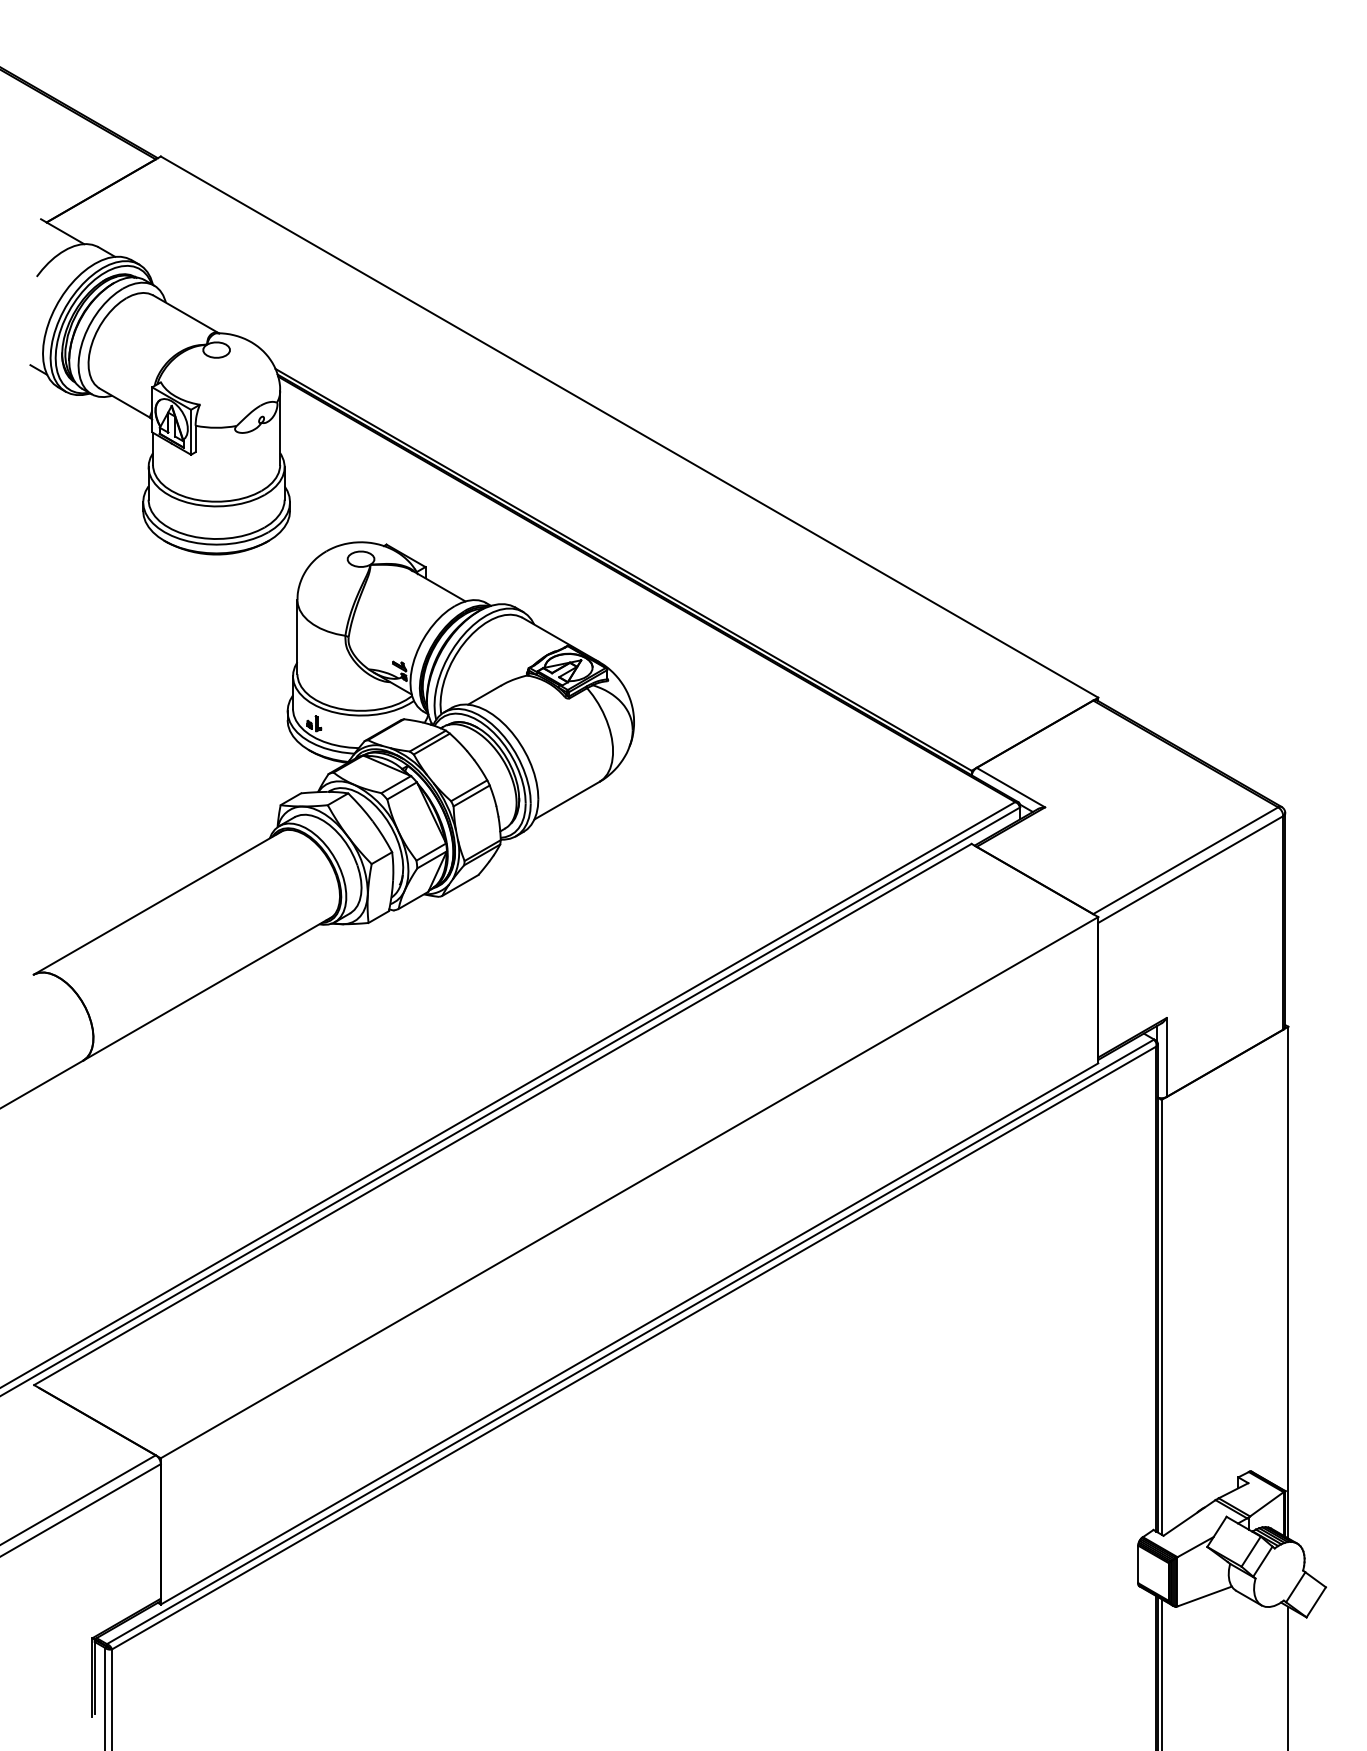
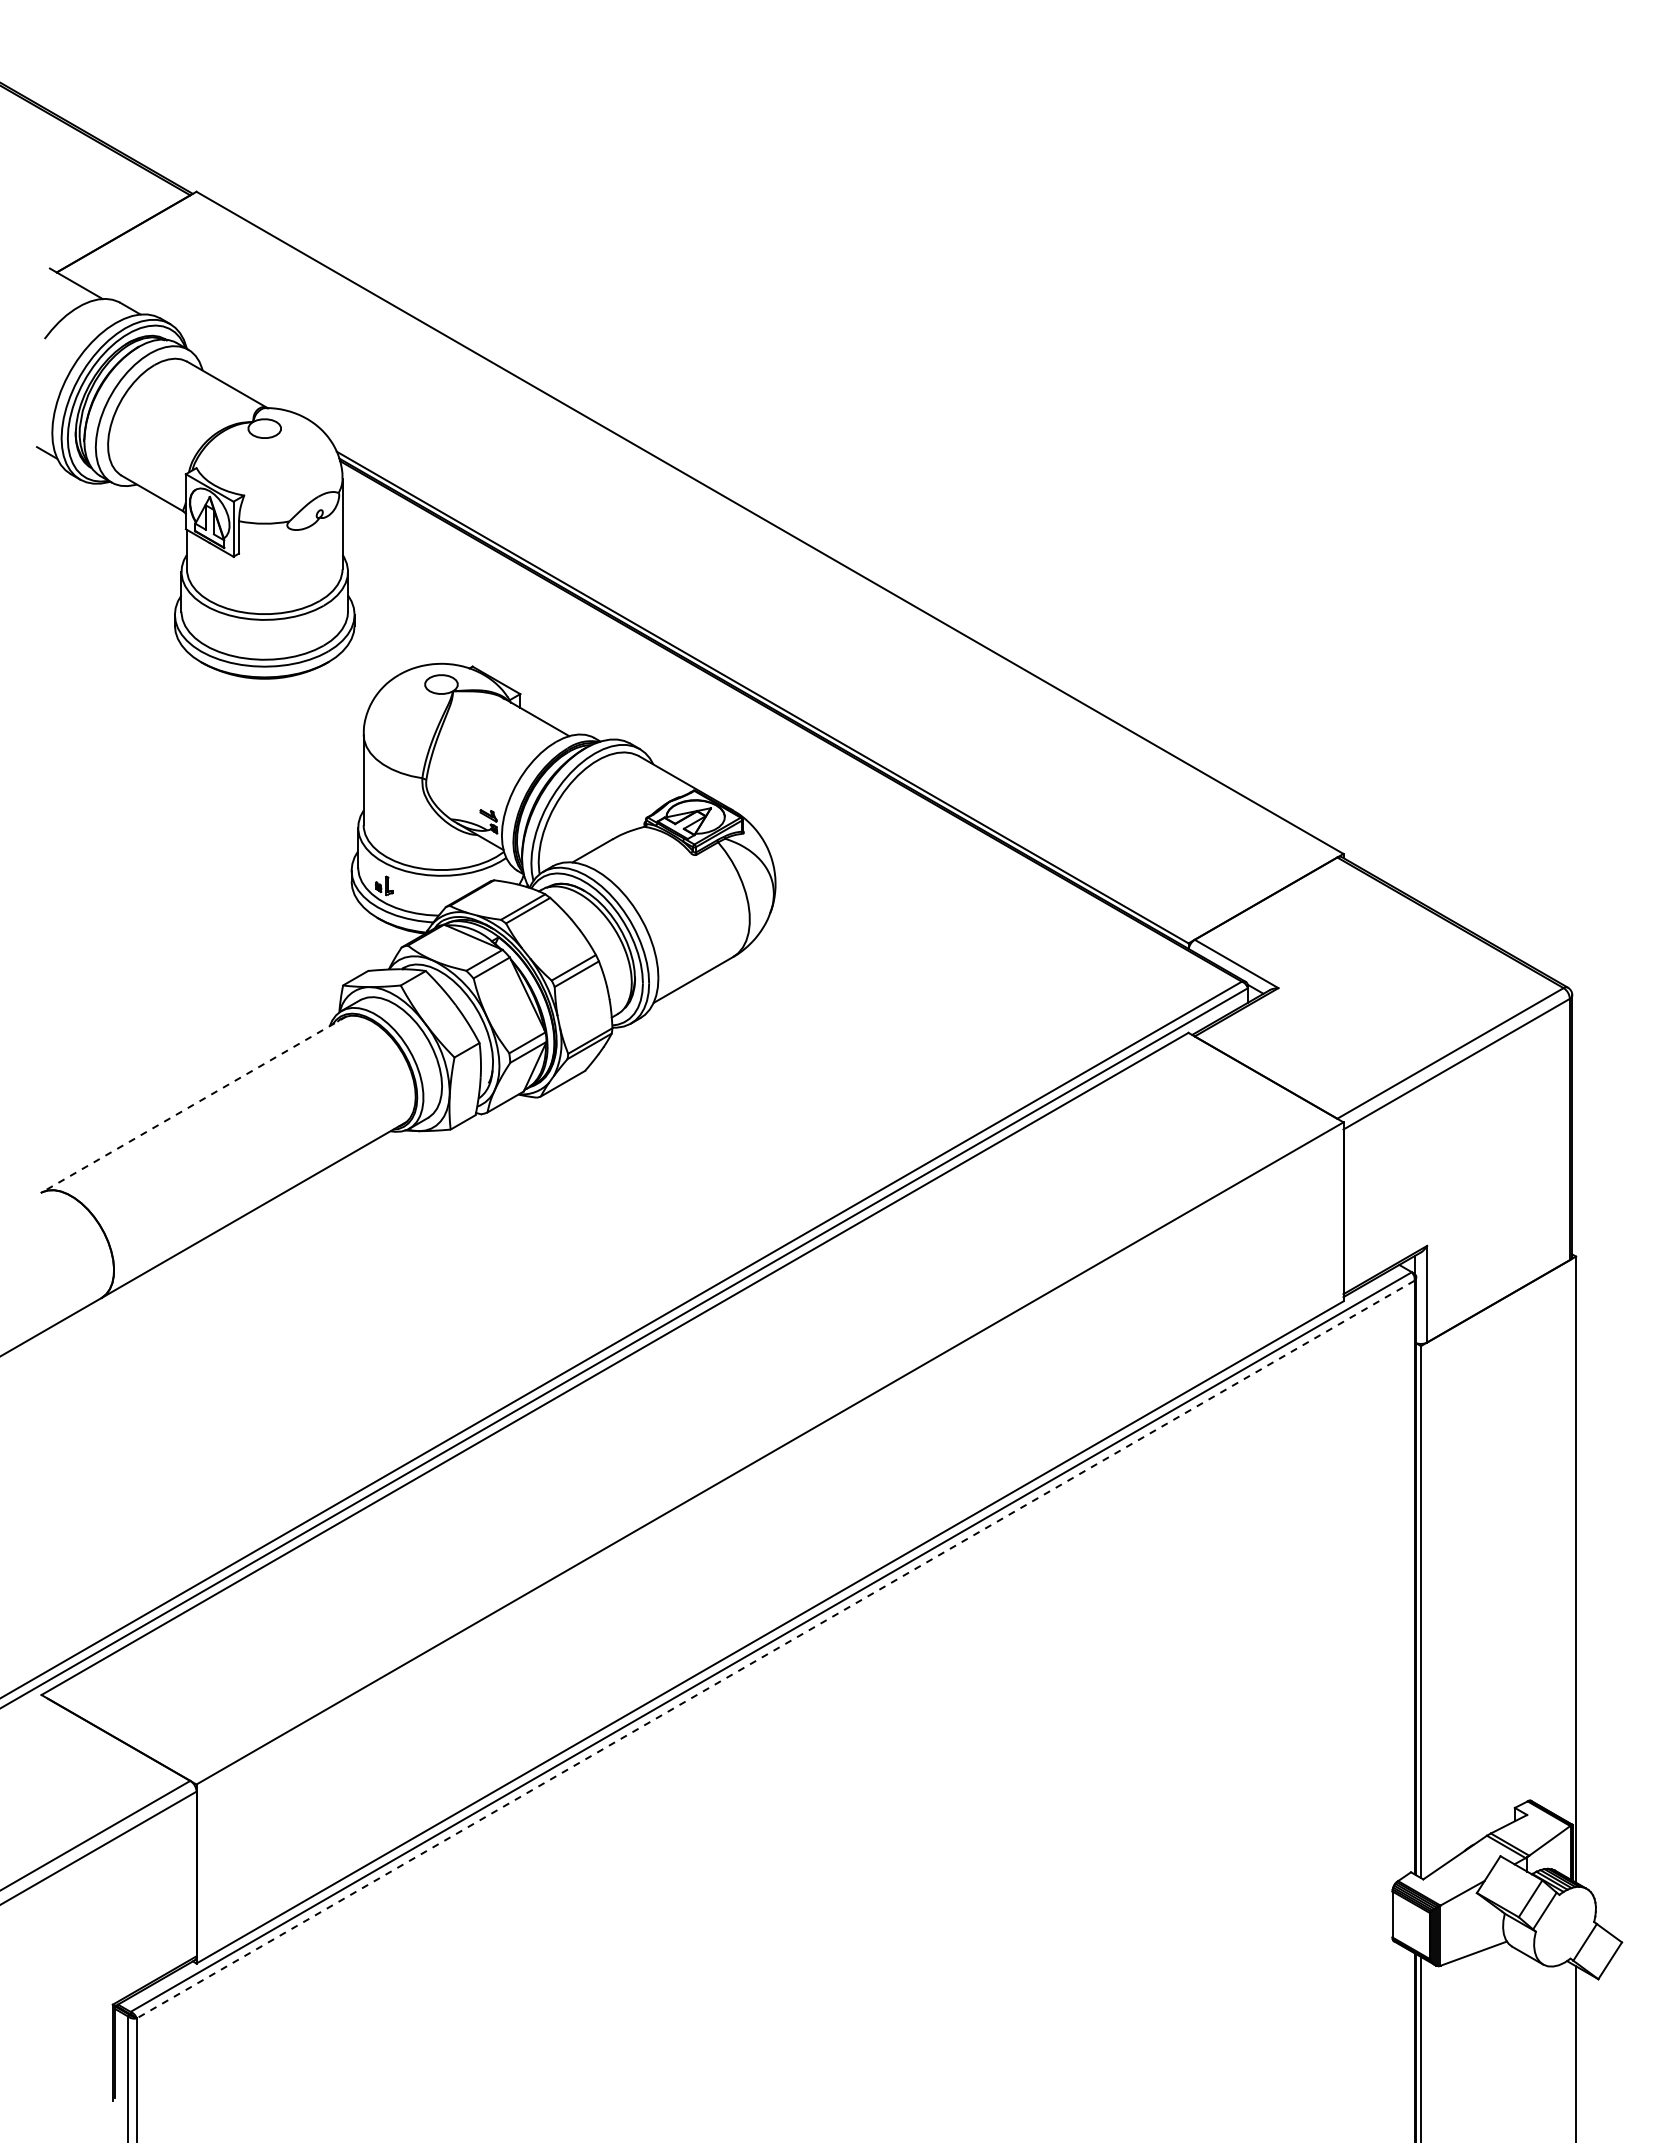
line: (158, 902) -> (193, 1104), solid -> dashed
line: (634, 1347) -> (775, 1649), solid -> dashed

